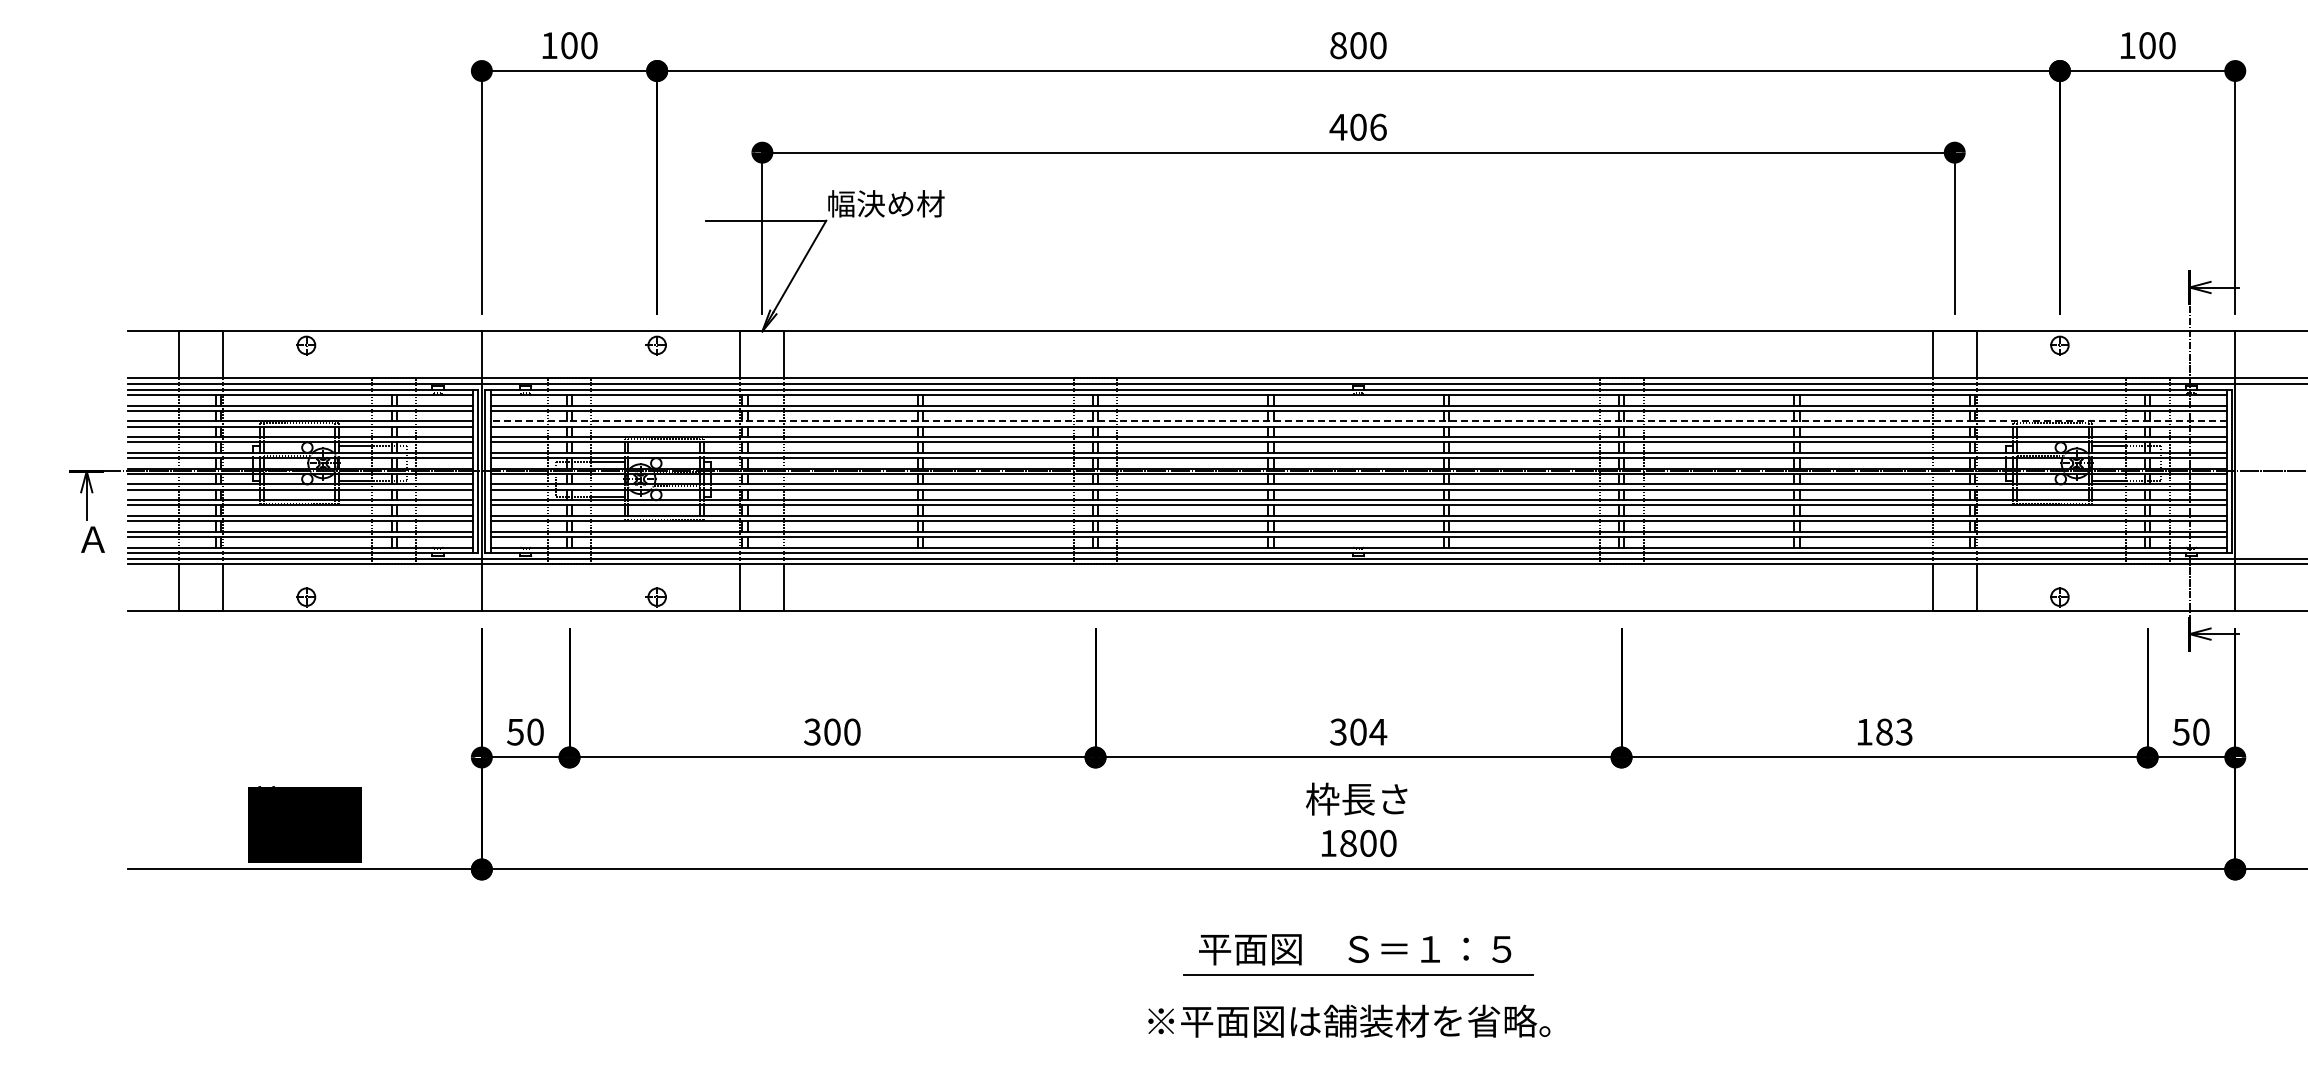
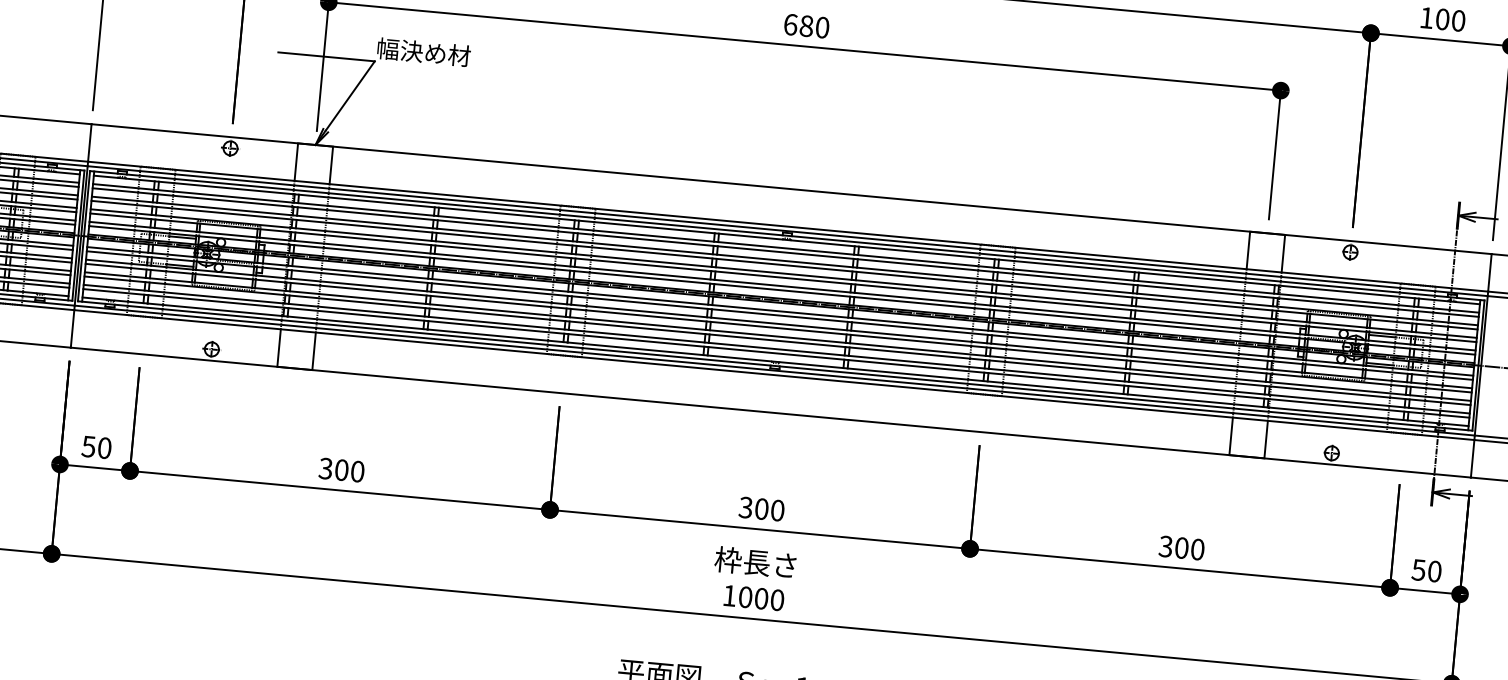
text: (1357, 126) -> (805, 25), 406 -> 680
line: (1358, 421) -> (784, 261), dashed -> solid
text: (1378, 731) -> (777, 510), 304 -> 300
text: (1884, 731) -> (1181, 547), 183 -> 300
text: (1348, 843) -> (745, 597), 1800 -> 1000

